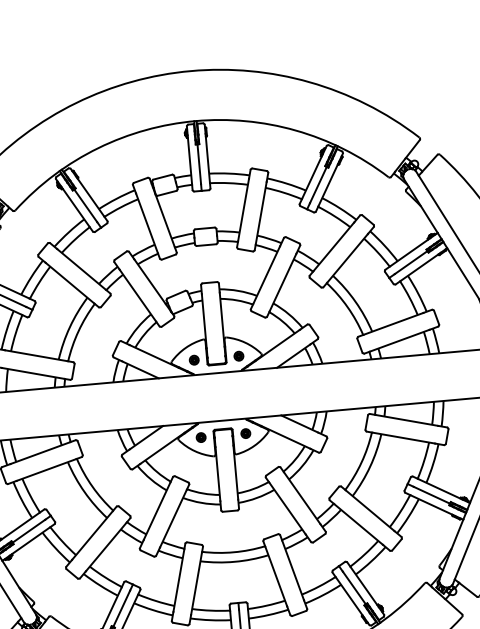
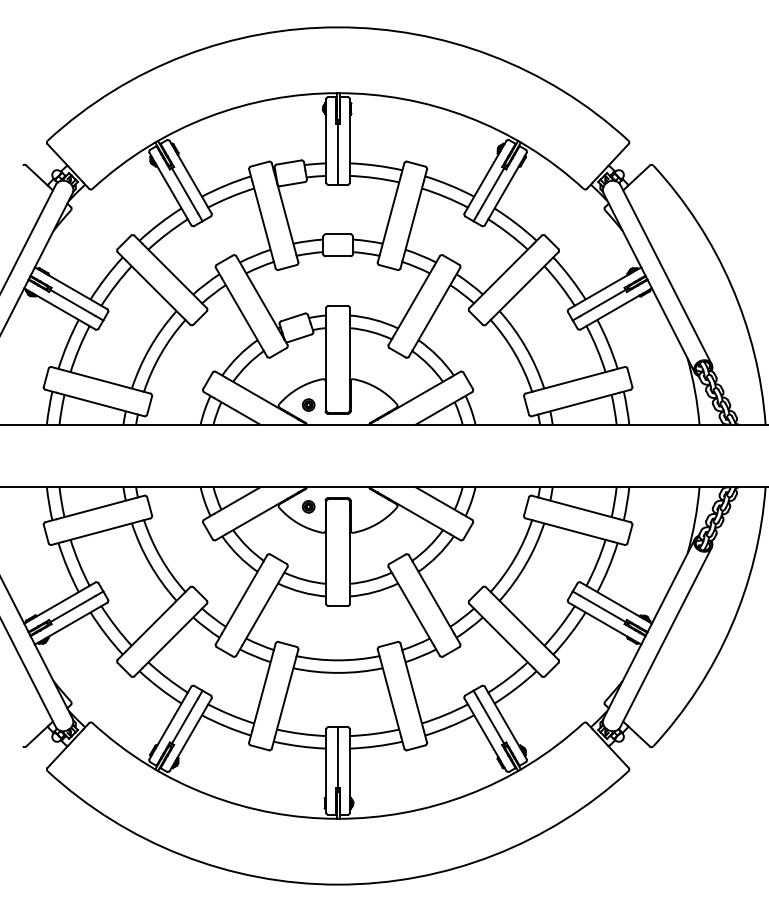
part: (238, 355) -> (367, 404), removed
part: (245, 433) -> (367, 506), removed

